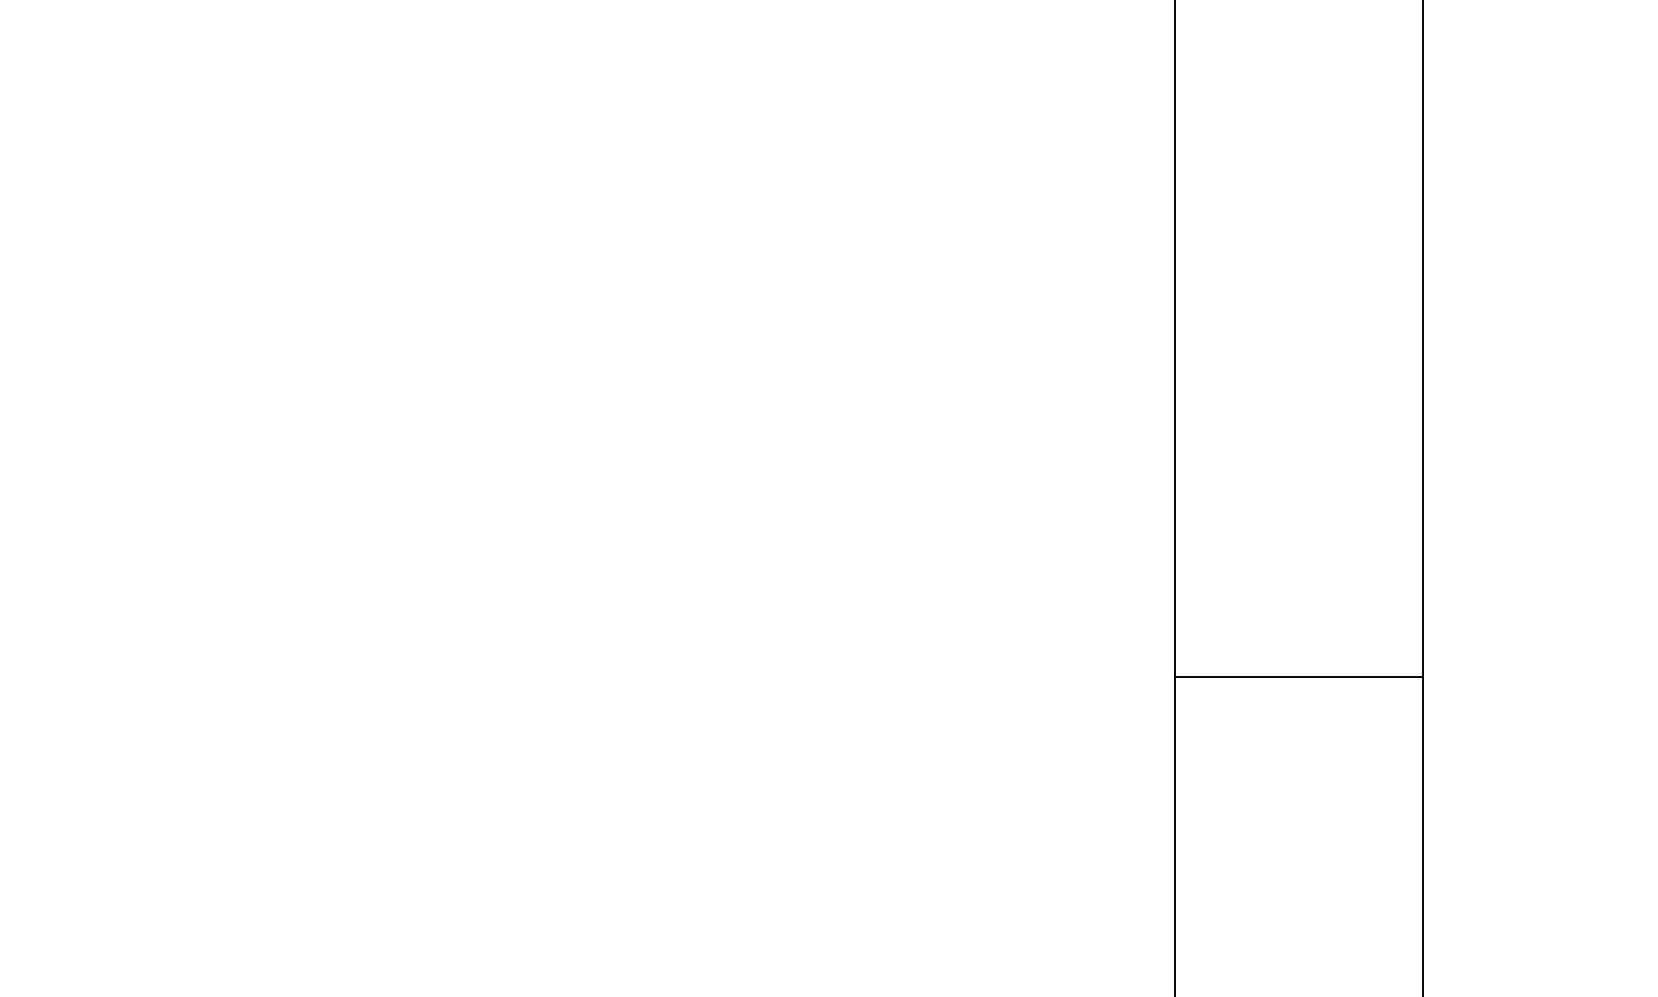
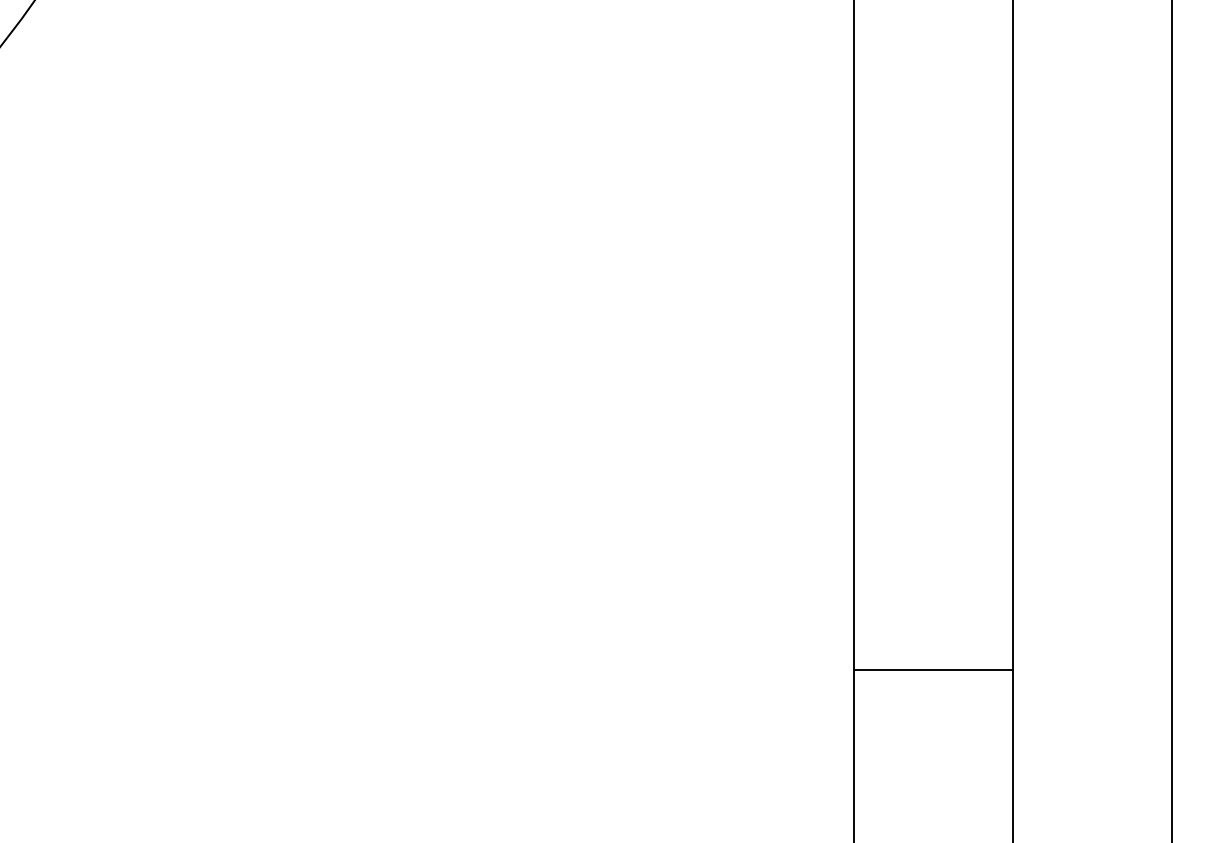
line: (1298, 677) -> (933, 670), moved

